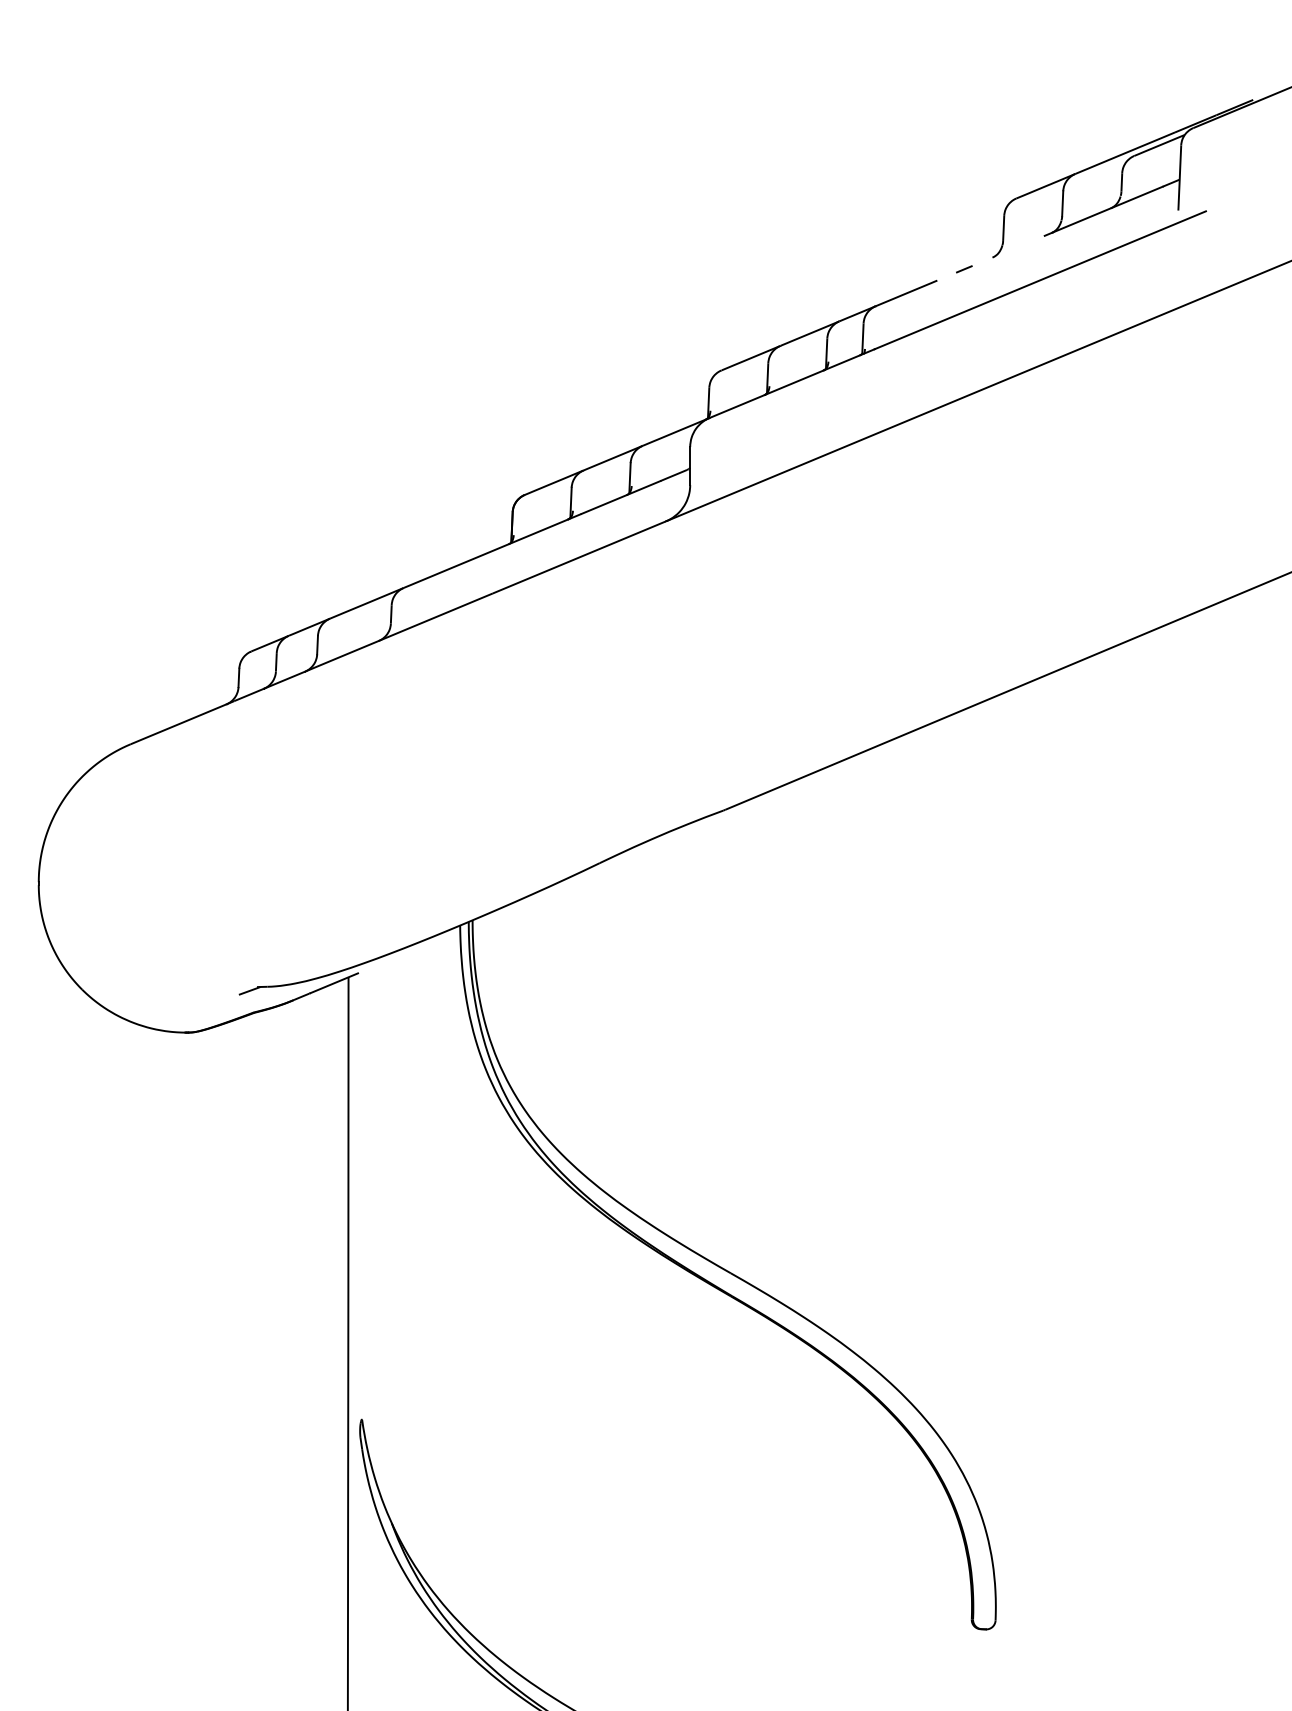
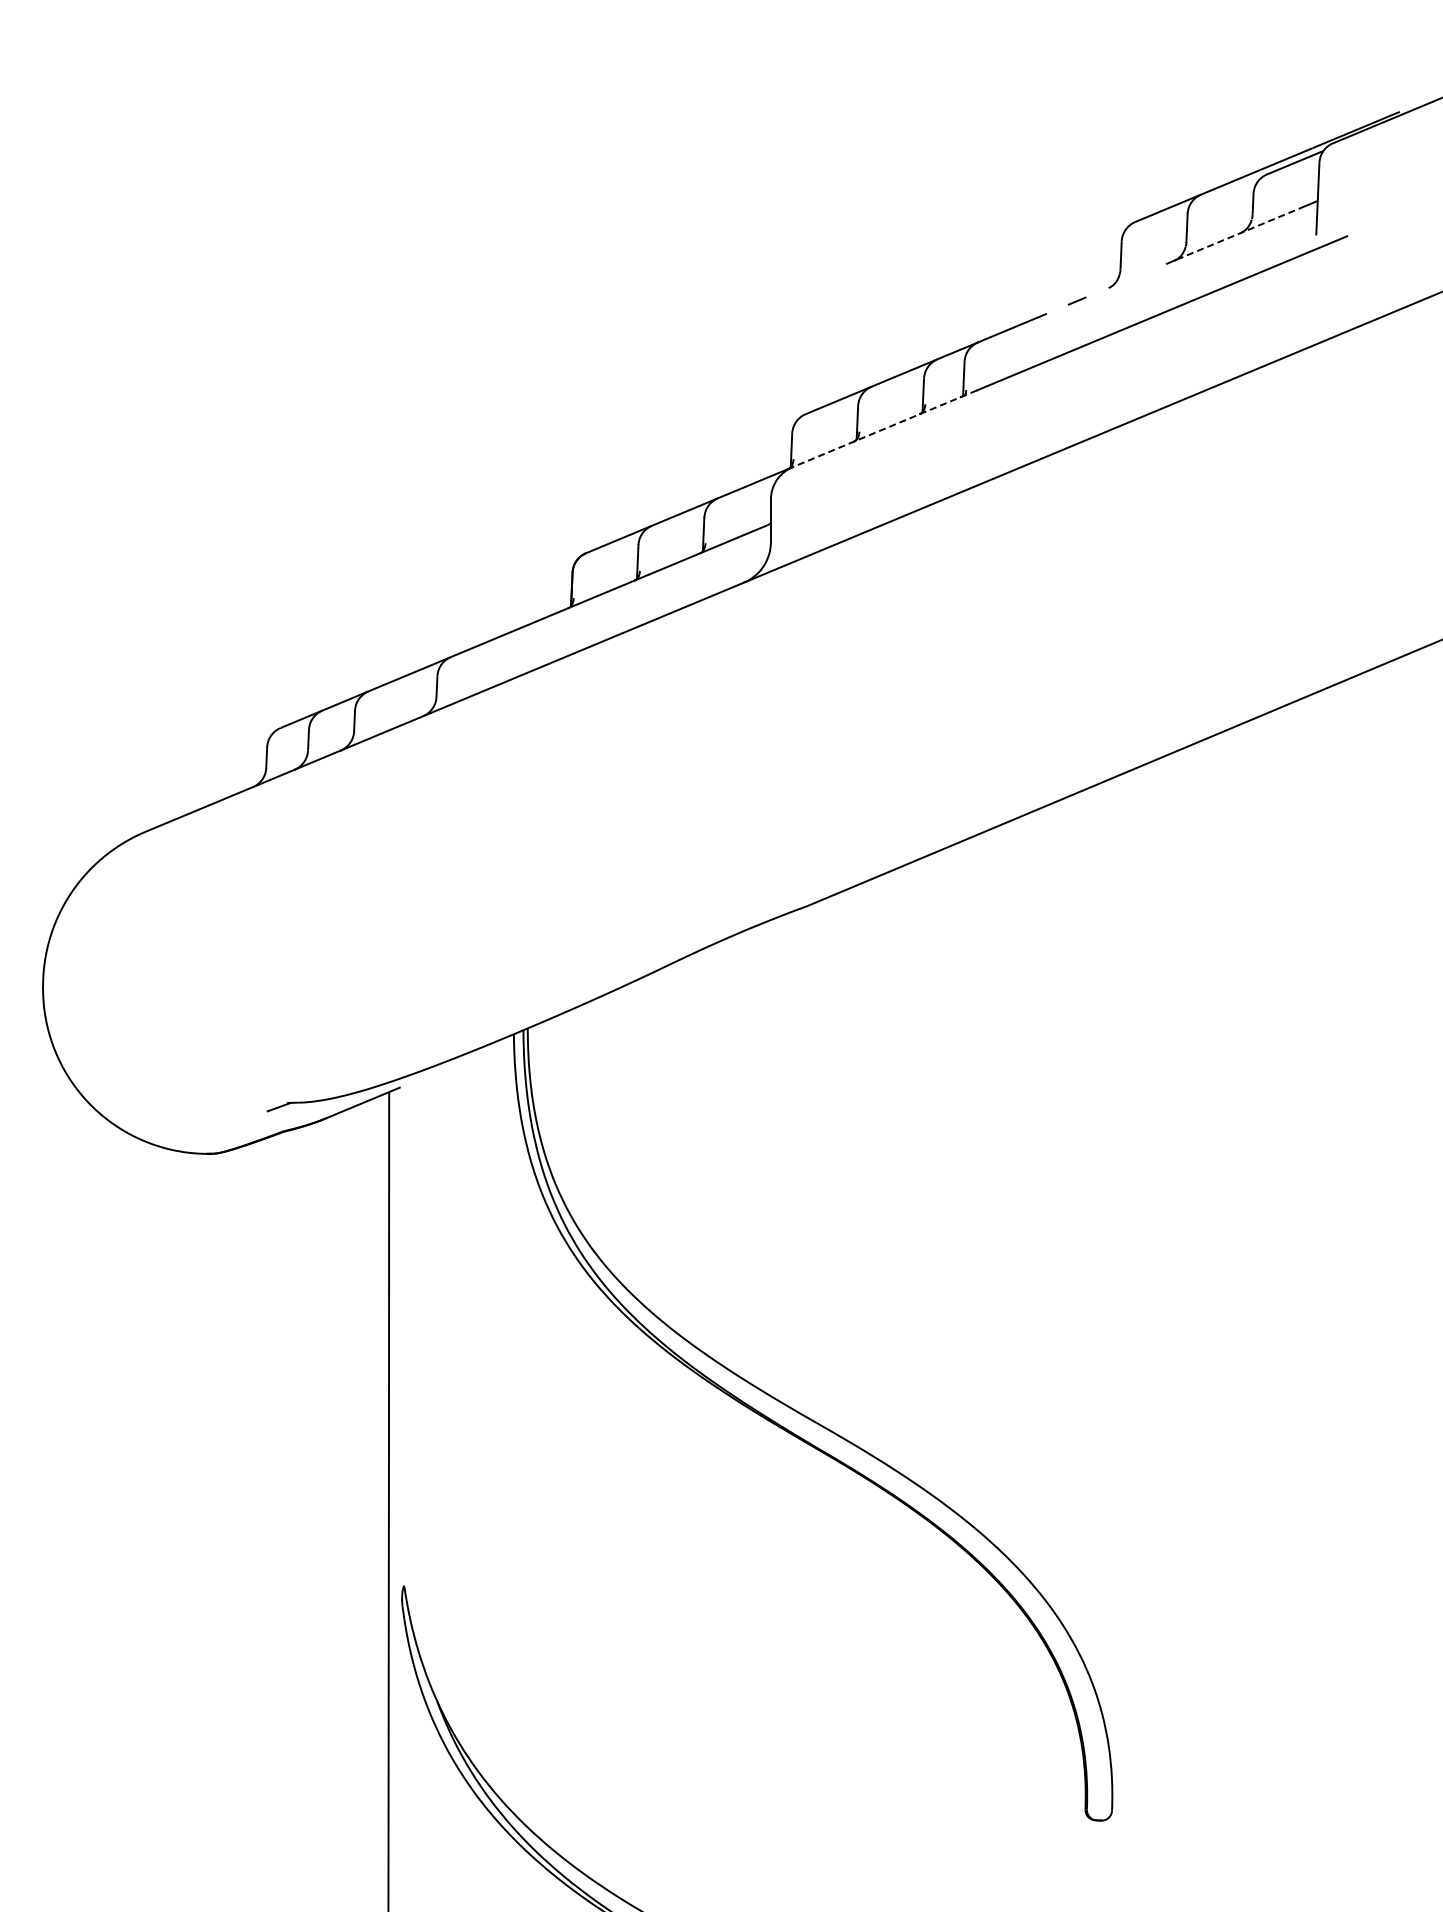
line: (1108, 209) -> (1238, 234), solid -> dashed
line: (791, 383) -> (884, 428), solid -> dashed

